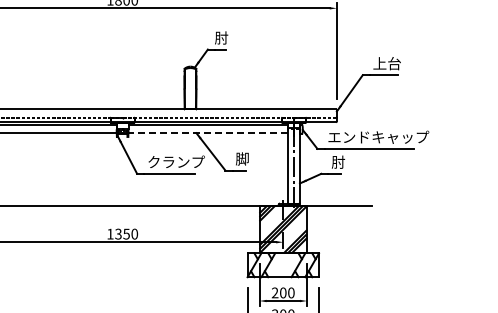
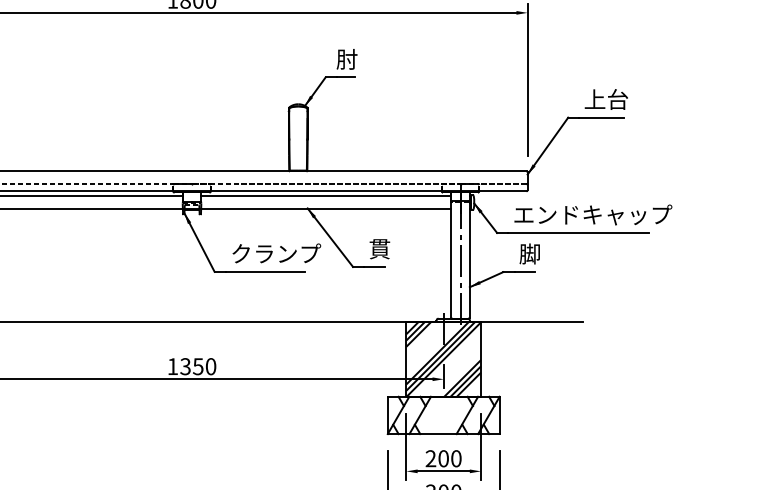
line: (208, 133) -> (326, 208), dashed -> solid
text: (242, 158) -> (379, 248), 脚 -> 貫
text: (338, 161) -> (530, 252), 肘 -> 脚

